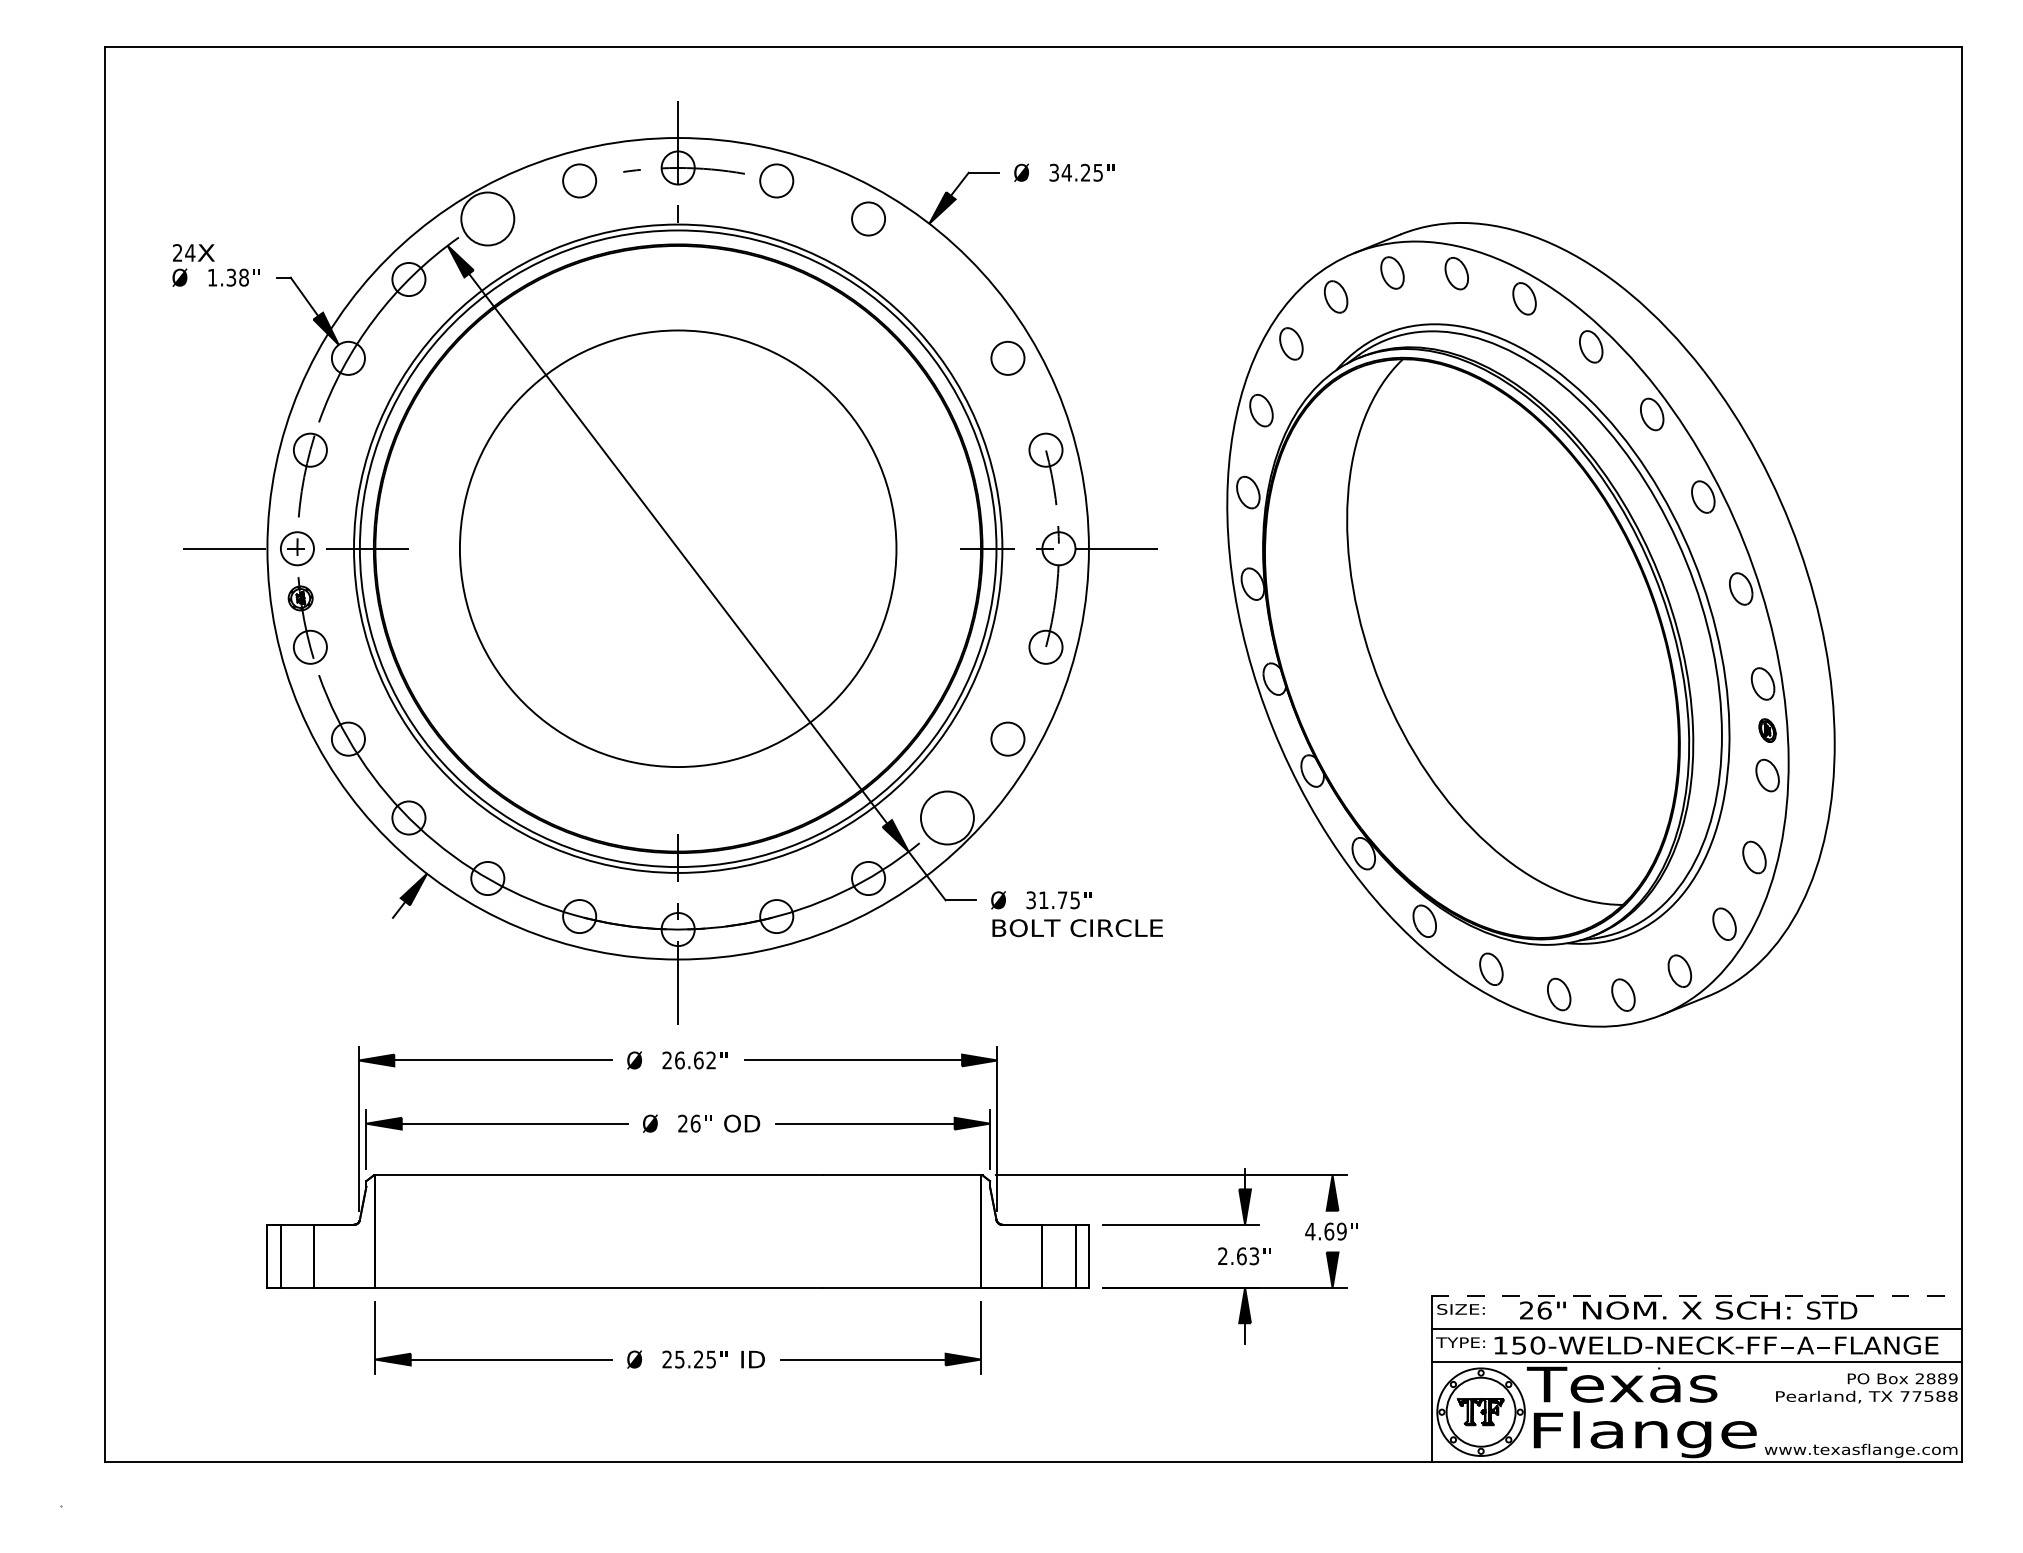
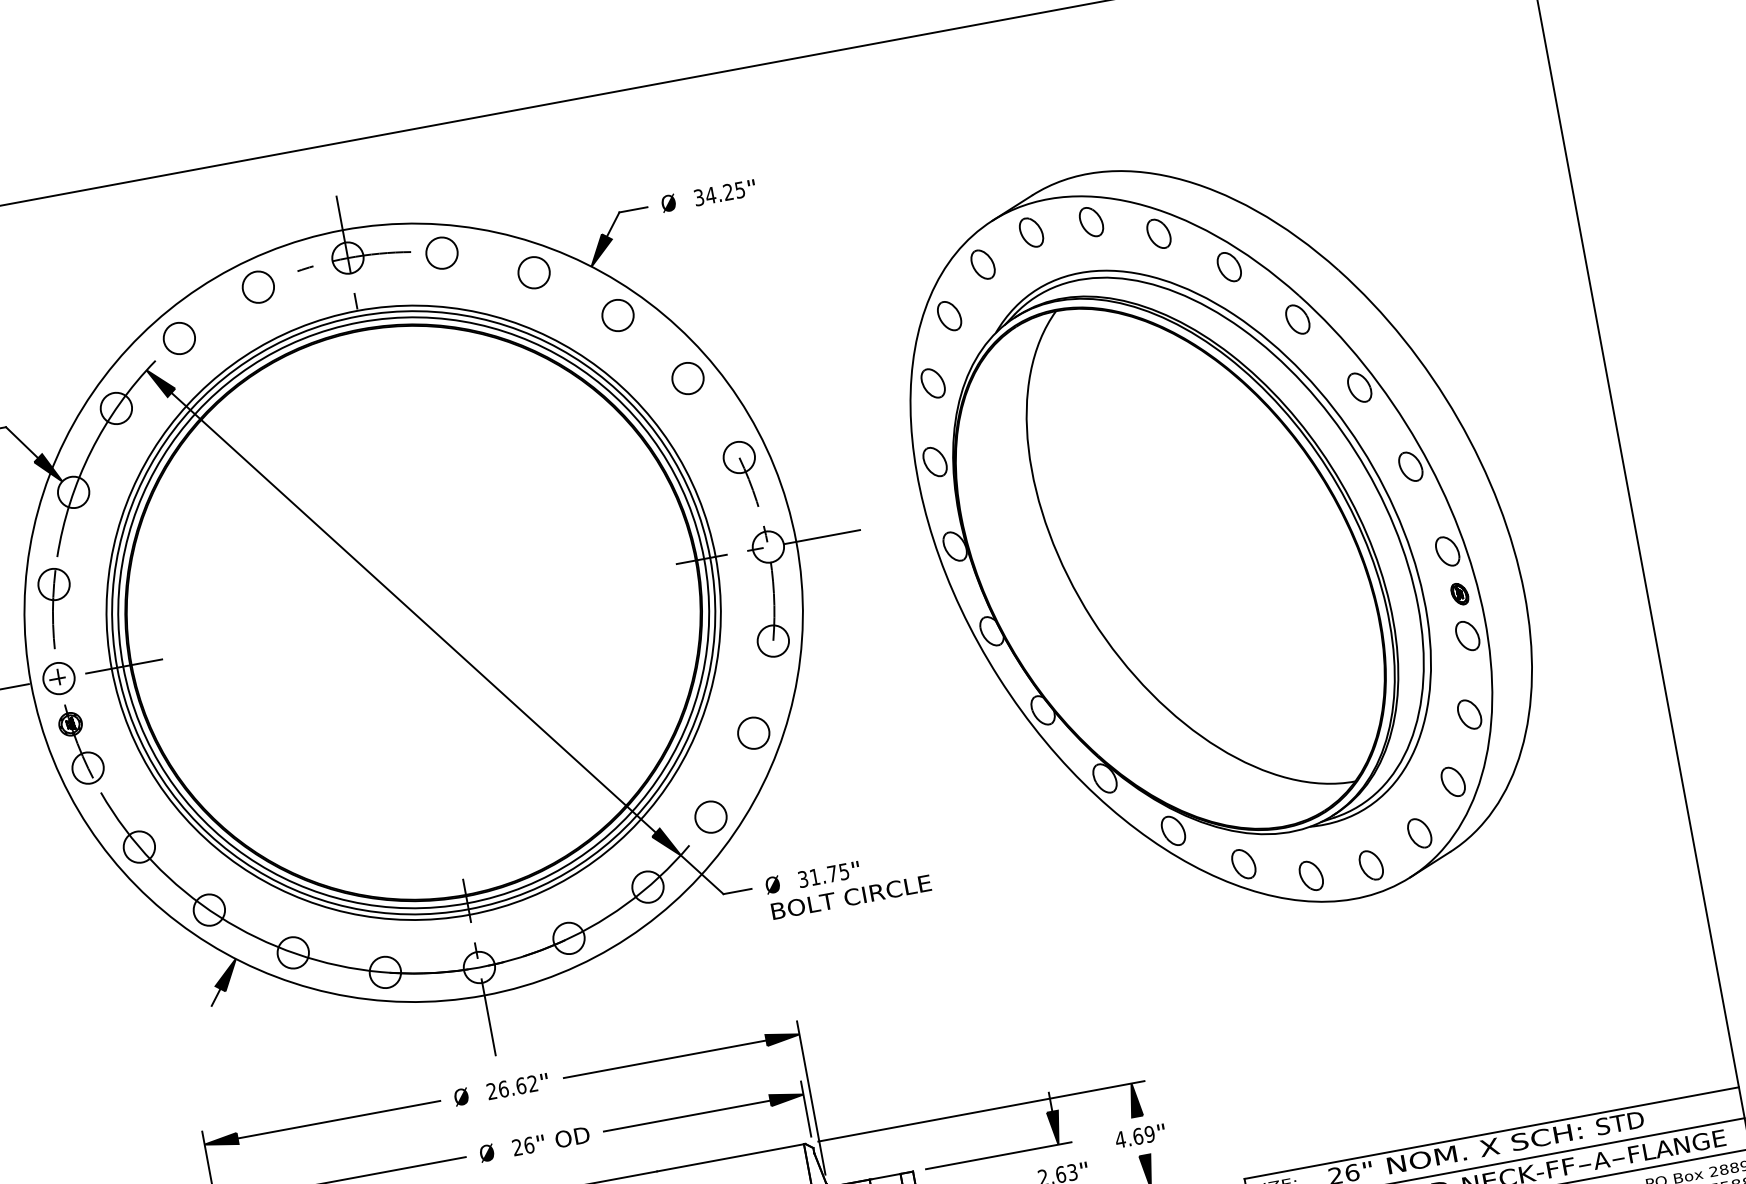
circle: (487, 218) -> (179, 338), size x0.62
circle: (947, 279) -> (618, 315), added
circle: (678, 548) -> (413, 612), size x1.43
circle: (947, 817) -> (710, 816), size x0.62
line: (1697, 1296) -> (1492, 1133), dashed -> solid

